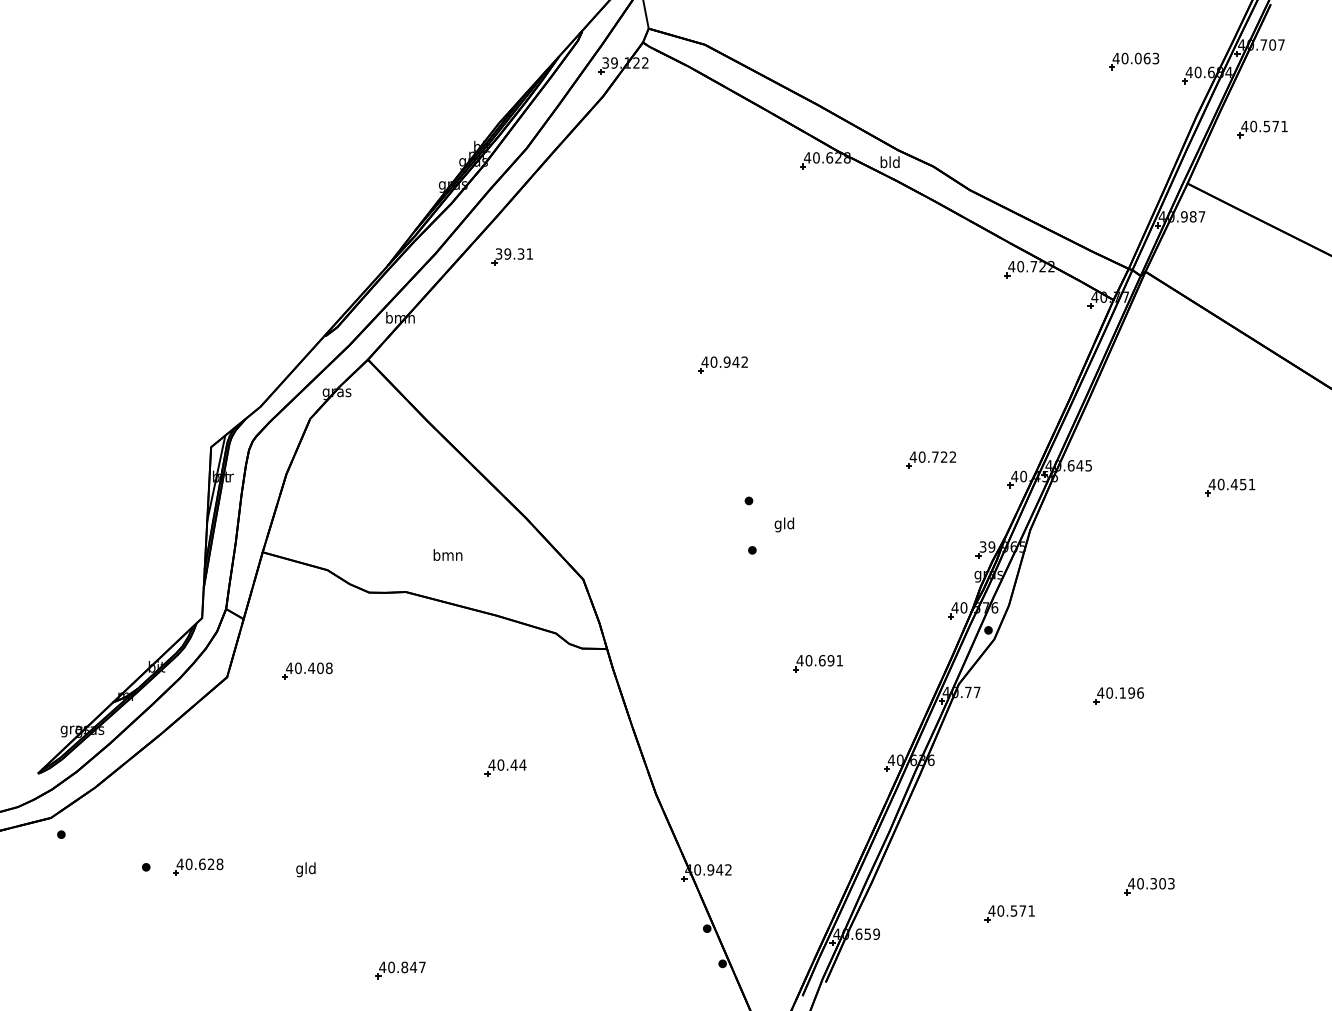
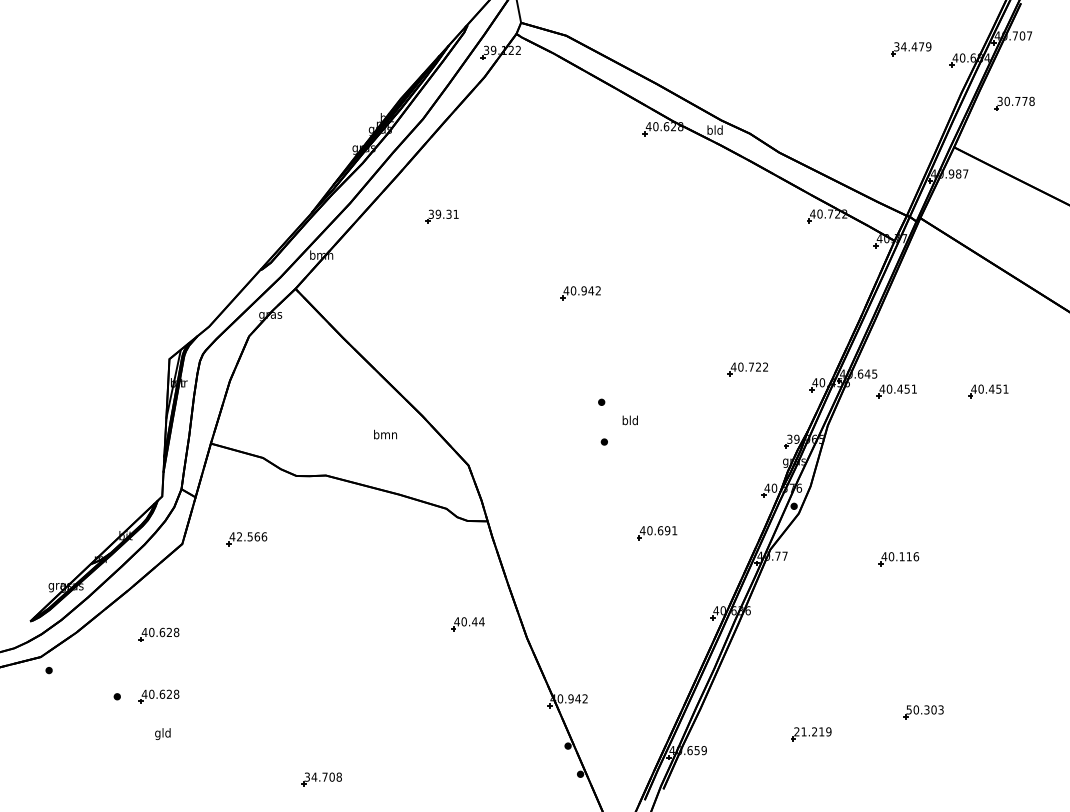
text: (1135, 58) -> (912, 46), 40.063 -> 34.479
text: (1264, 126) -> (1015, 101), 40.571 -> 30.778
part: (511, 256) -> (441, 216), moved
part: (1116, 487) -> (897, 391), added
text: (777, 524) -> (624, 421), gld -> bld
text: (447, 554) -> (385, 434), moved
text: (313, 668) -> (251, 536), 40.408 -> 42.566
text: (1131, 692) -> (909, 556), 40.196 -> 40.116
part: (505, 767) -> (467, 623), moved
part: (198, 789) -> (159, 634), added
text: (305, 869) -> (162, 733), moved
text: (1131, 883) -> (909, 709), 40.303 -> 50.303
text: (1011, 910) -> (812, 731), 40.571 -> 21.219
text: (402, 967) -> (323, 777), 40.847 -> 34.708

